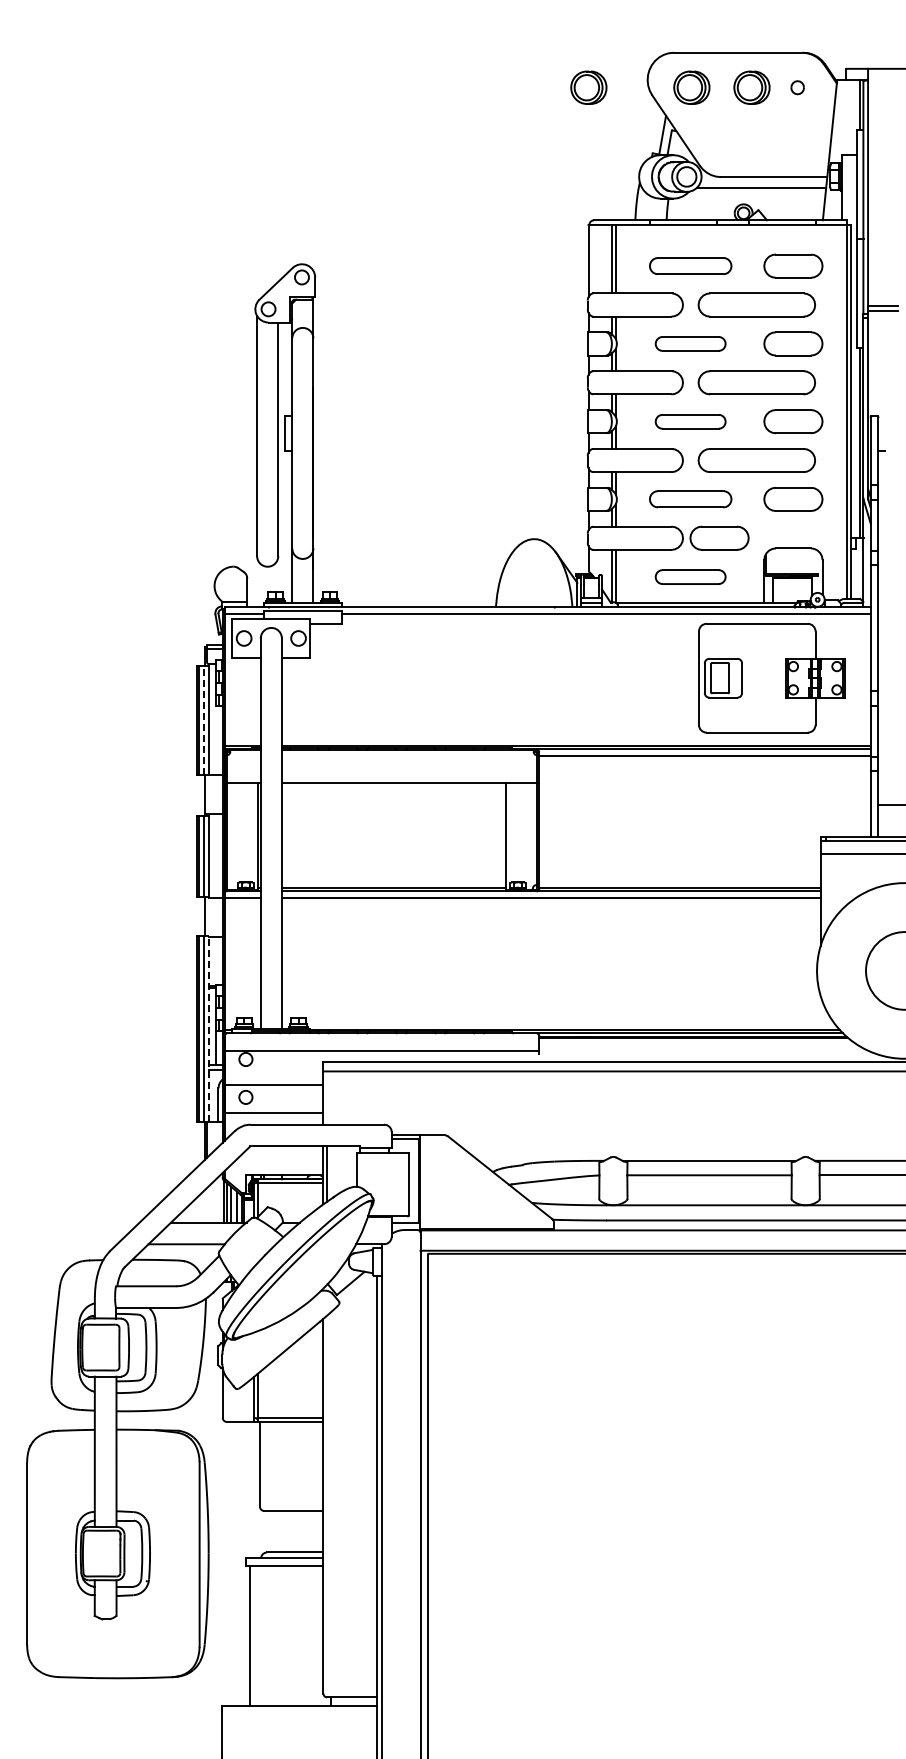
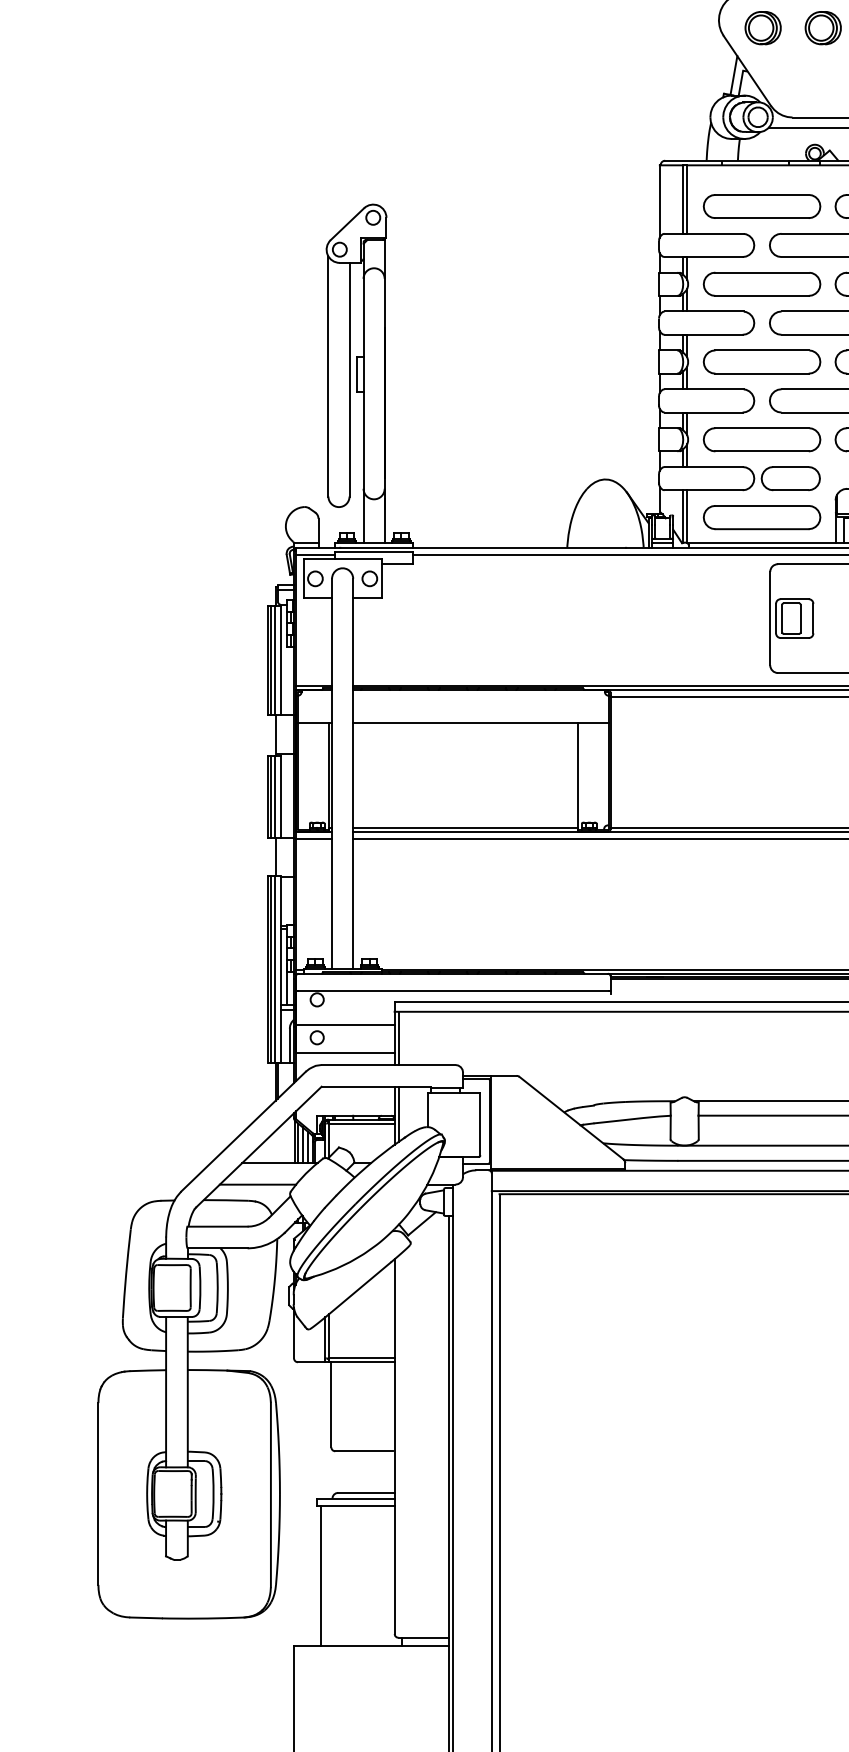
part: (588, 87) -> (659, 27), removed
part: (690, 265) -> (761, 205), size x1.43
part: (690, 343) -> (761, 283), size x1.67
part: (690, 421) -> (761, 361), size x1.67
part: (690, 498) -> (761, 438), size x1.43
part: (690, 576) -> (761, 516), size x1.67
line: (203, 719) -> (274, 659), dashed -> solid
line: (209, 1028) -> (280, 968), dashed -> solid
line: (327, 1097) -> (398, 1037), added

